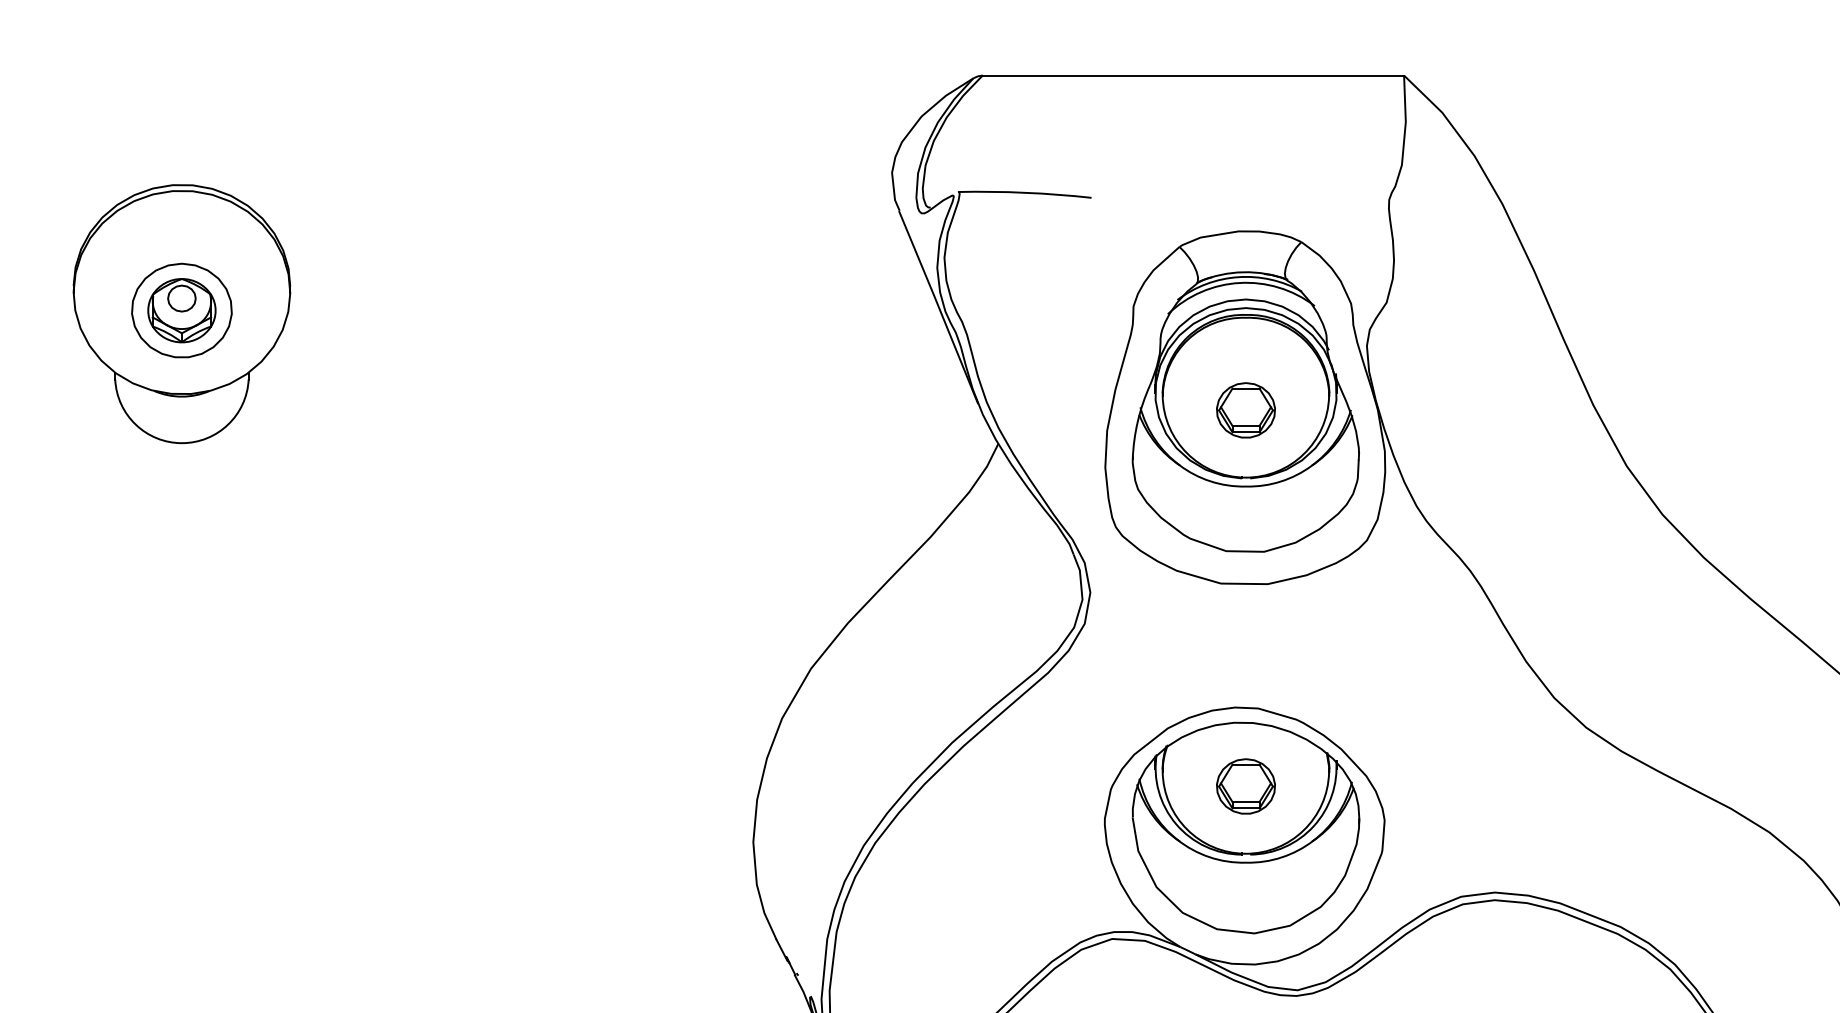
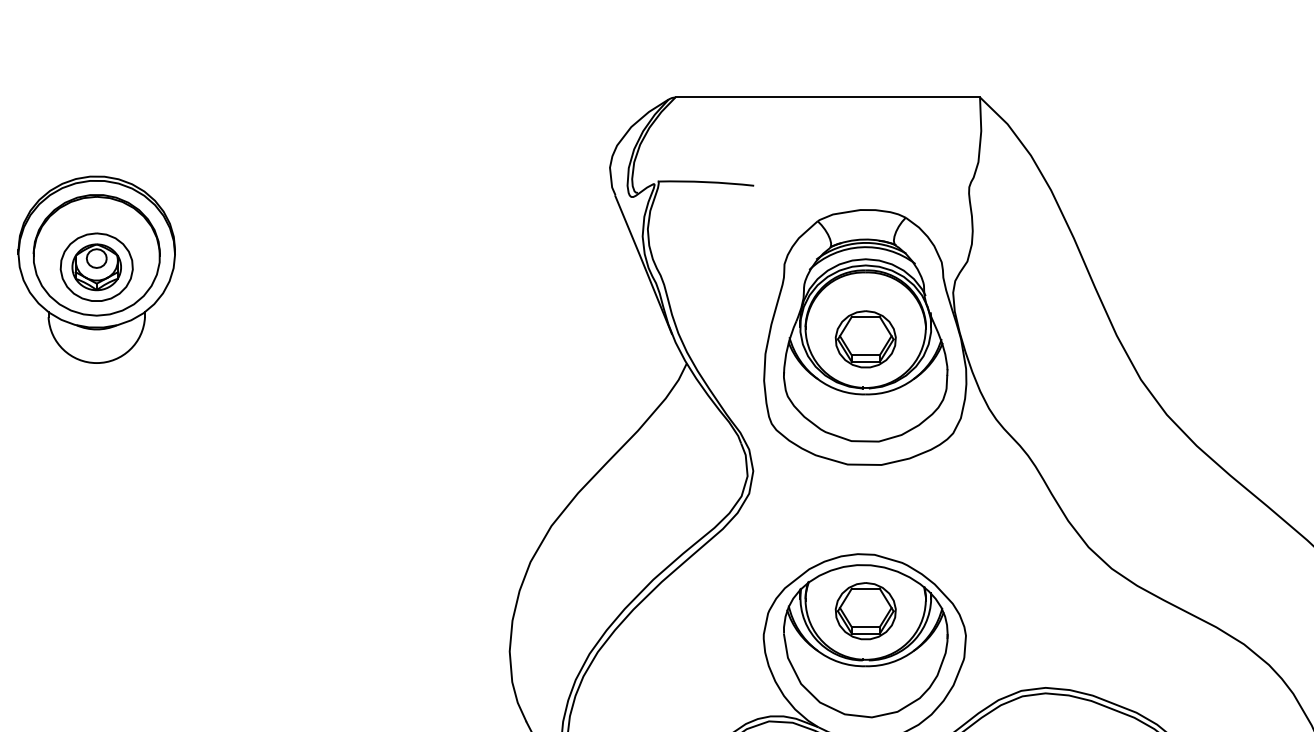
part: (181, 293) -> (96, 254), added
part: (1245, 410) -> (865, 339), size x1.43
part: (1245, 786) -> (865, 611), size x1.43

